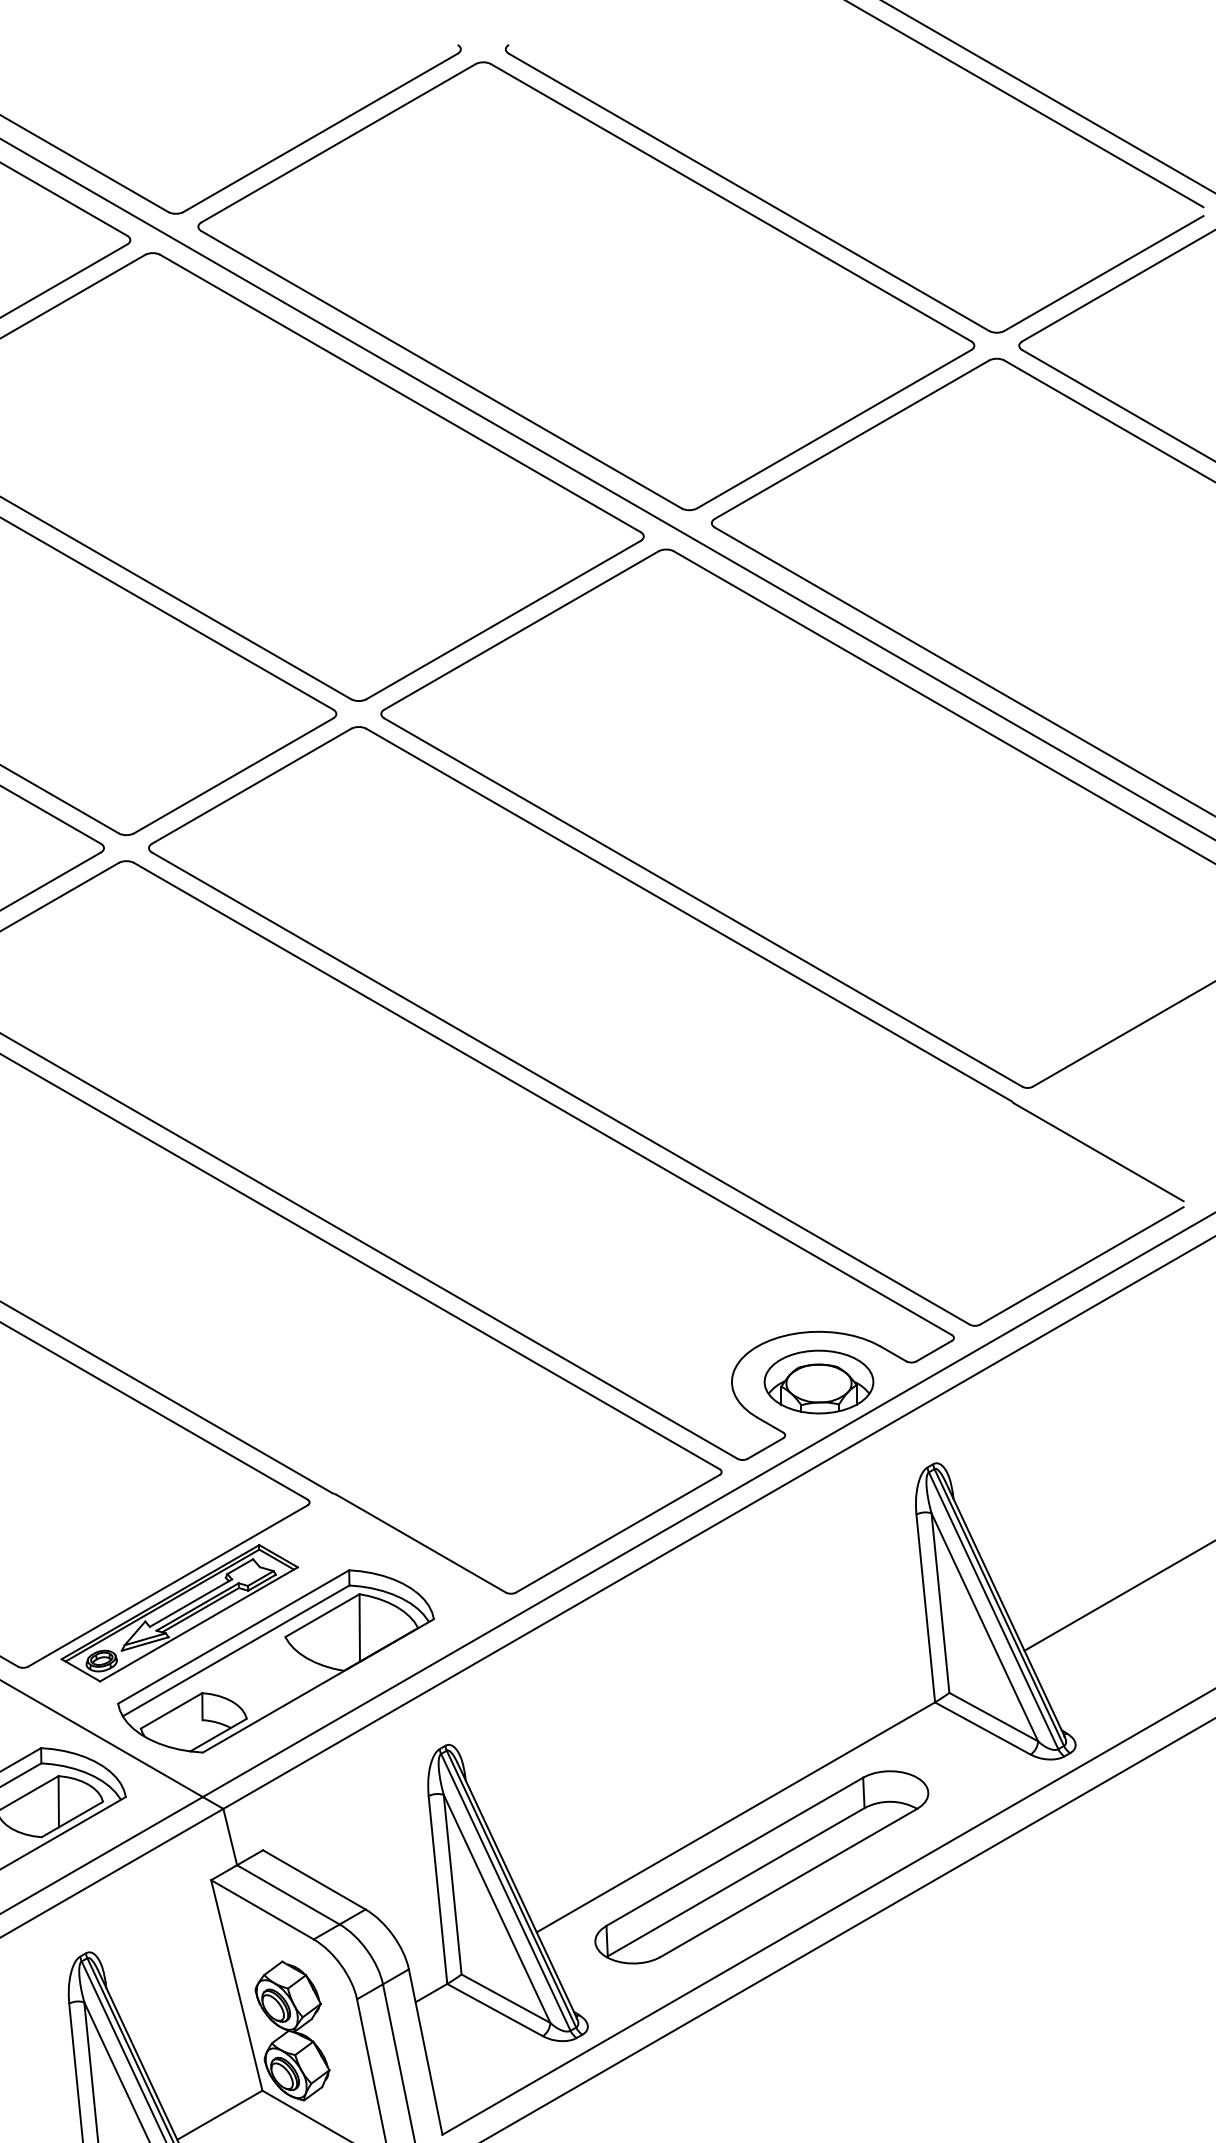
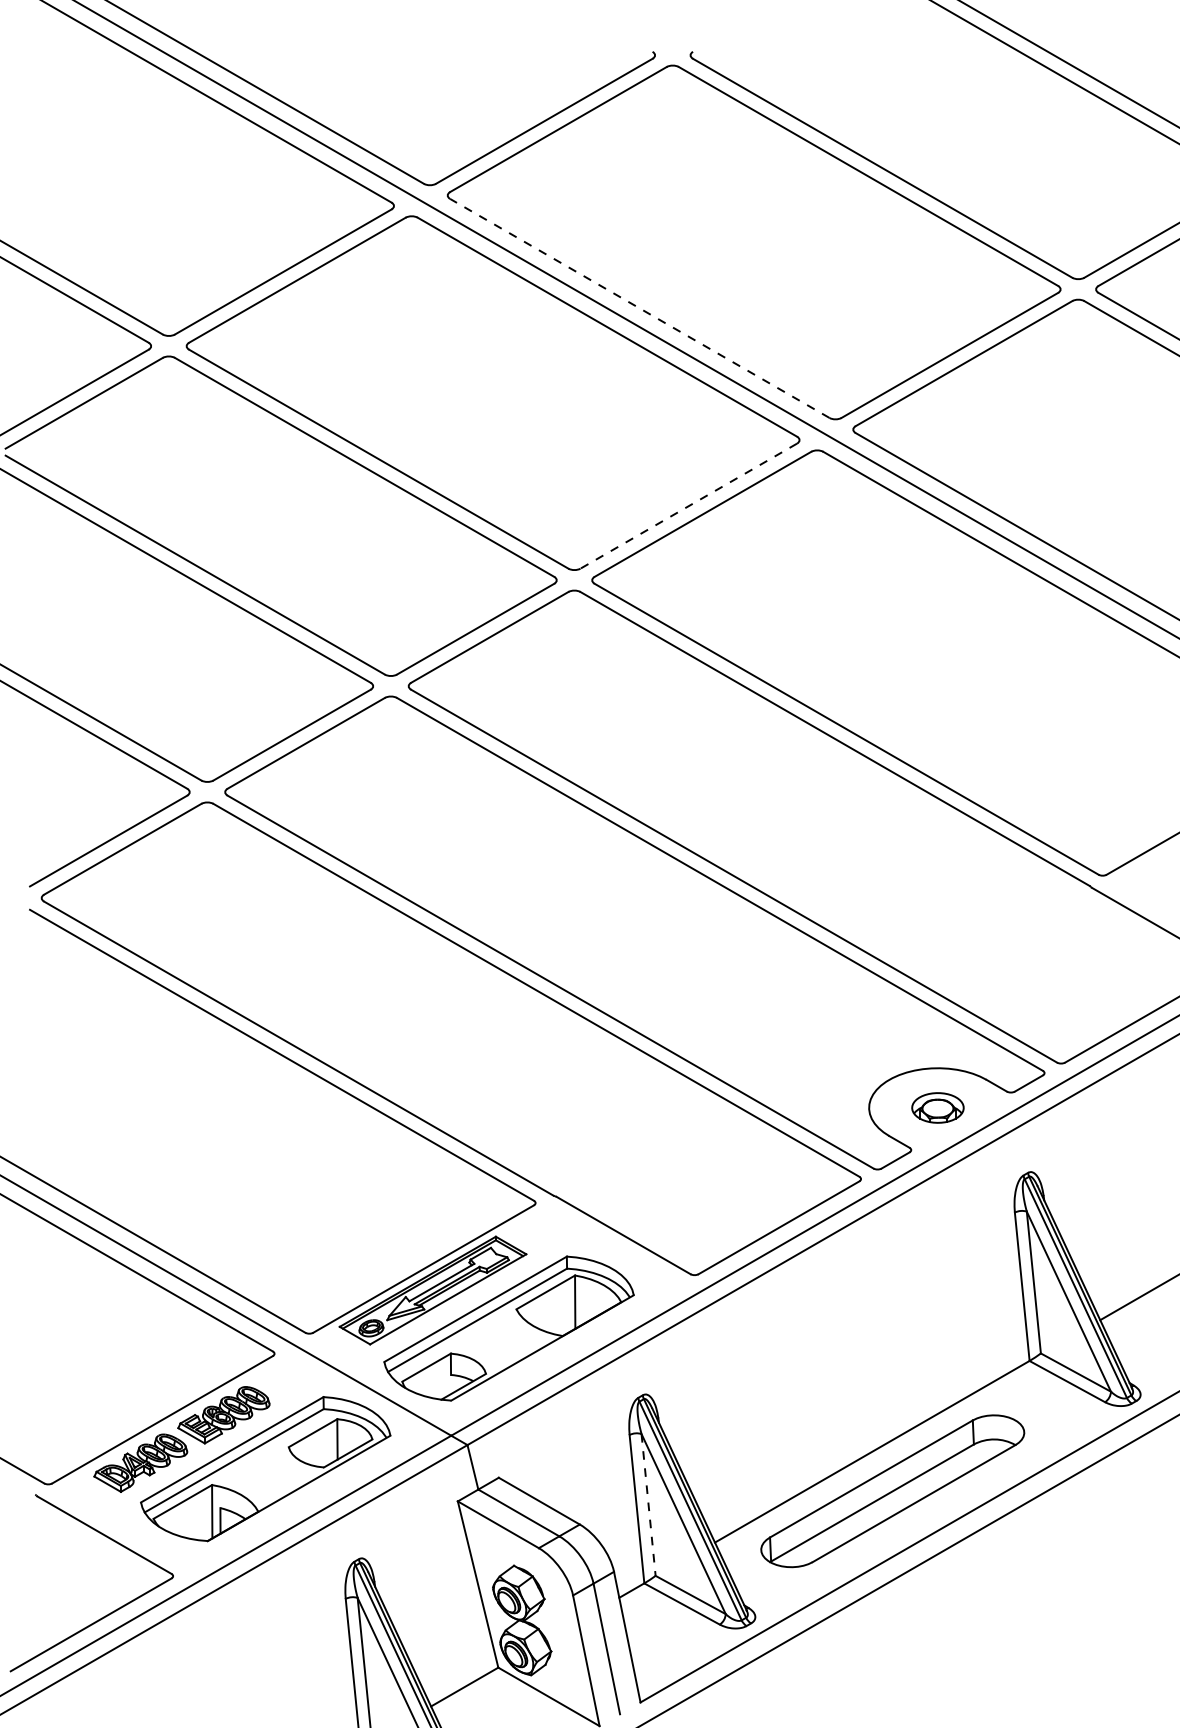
line: (441, 369) -> (639, 308), solid -> dashed
line: (503, 620) -> (688, 506), solid -> dashed
part: (818, 1381) -> (937, 1107), size x0.6
line: (452, 1885) -> (648, 1505), solid -> dashed

